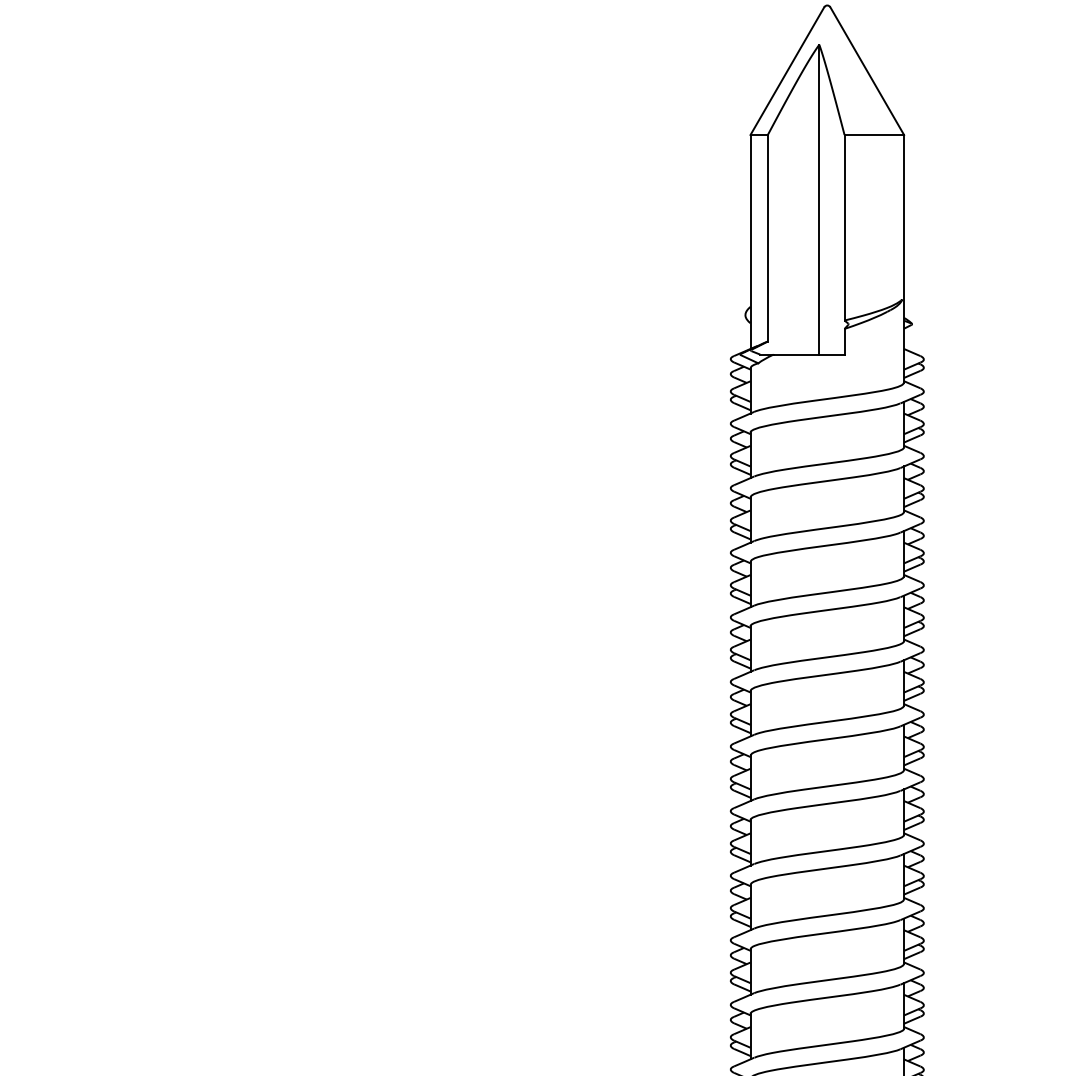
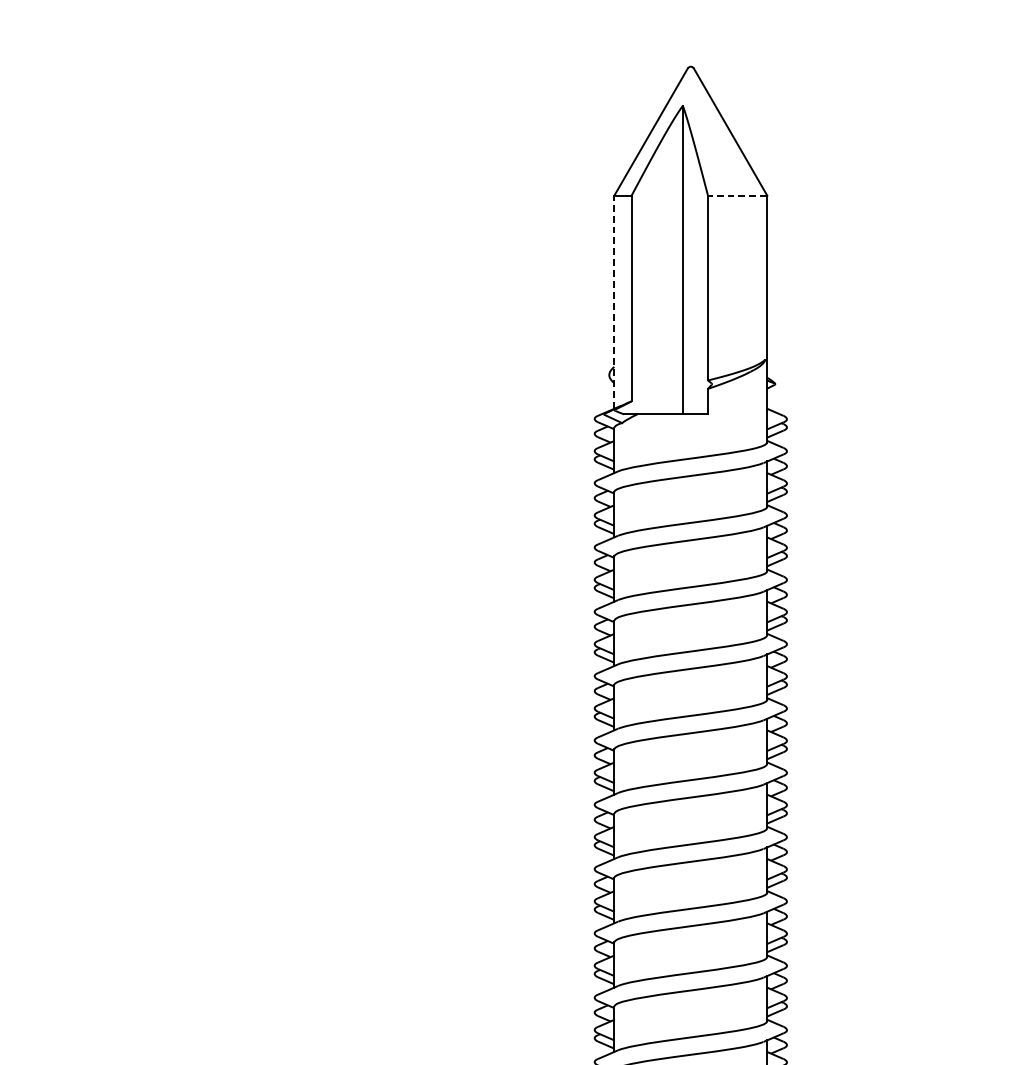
line: (874, 135) -> (737, 196), solid -> dashed
line: (750, 241) -> (614, 301), solid -> dashed

